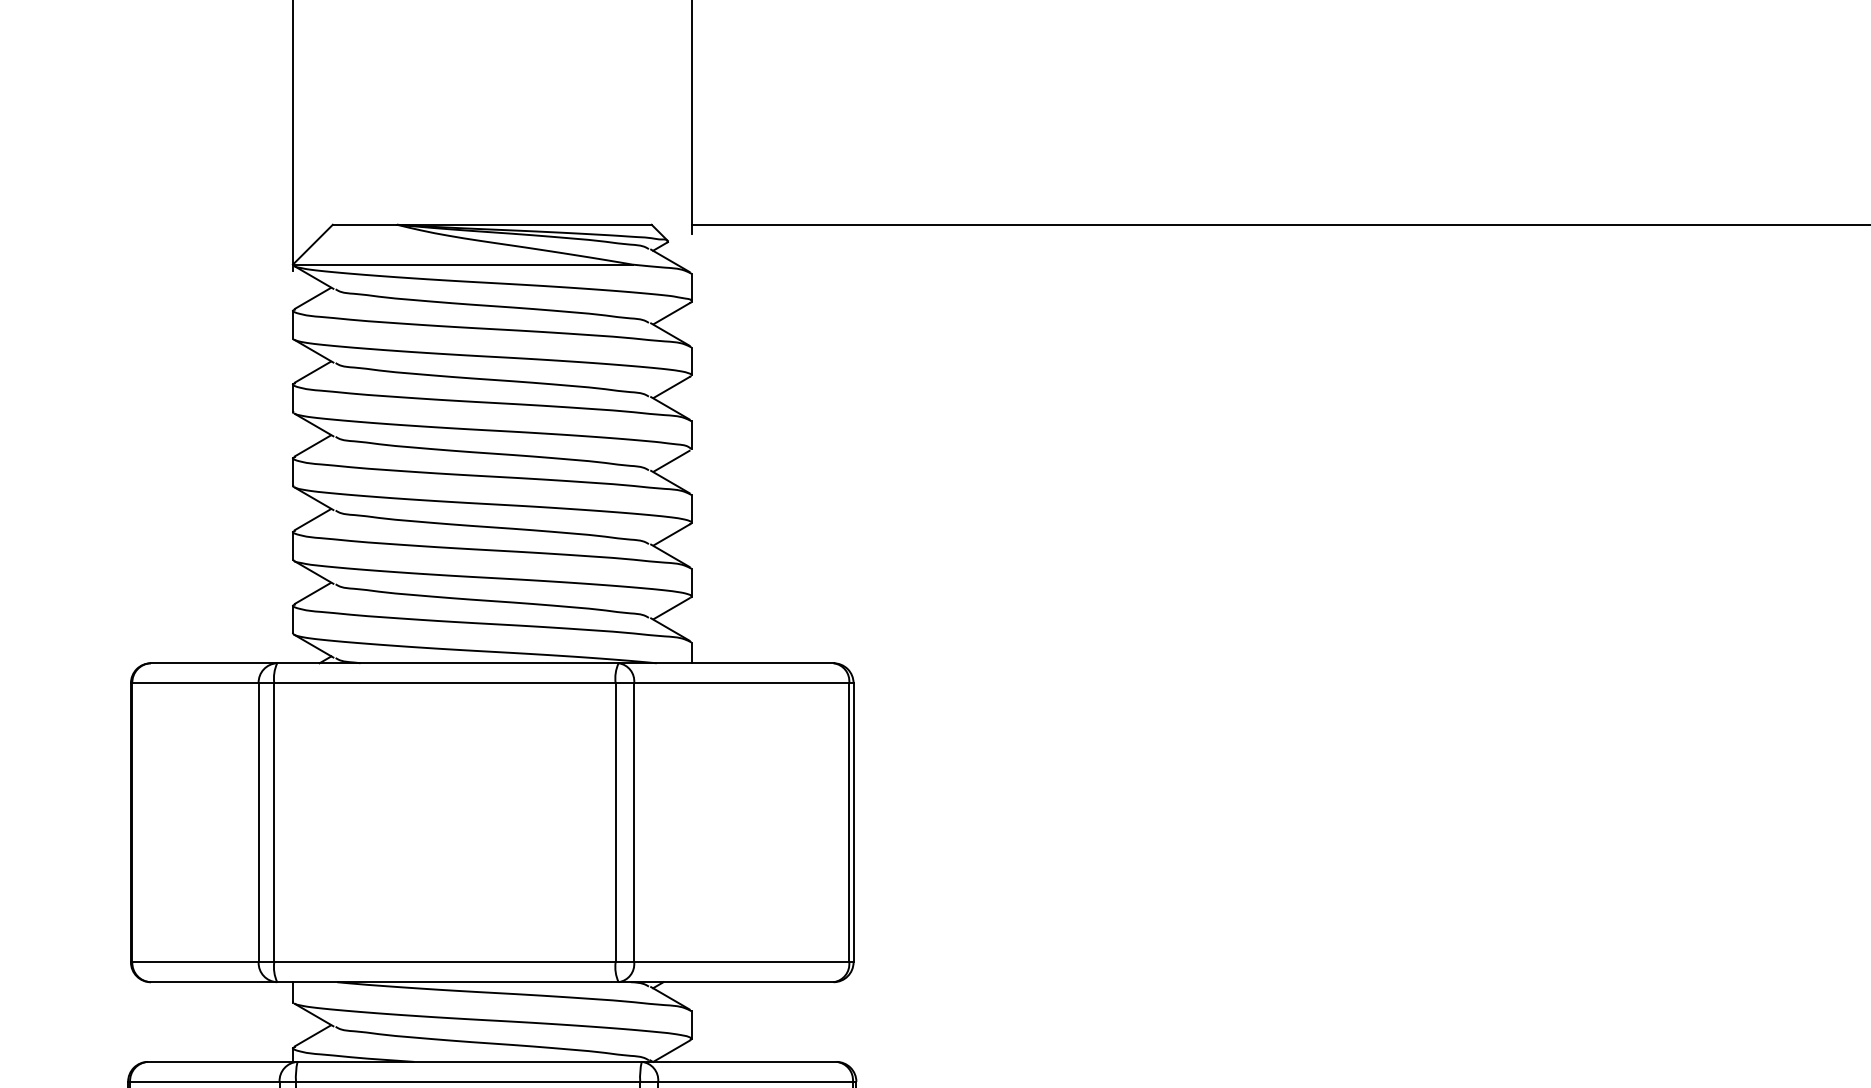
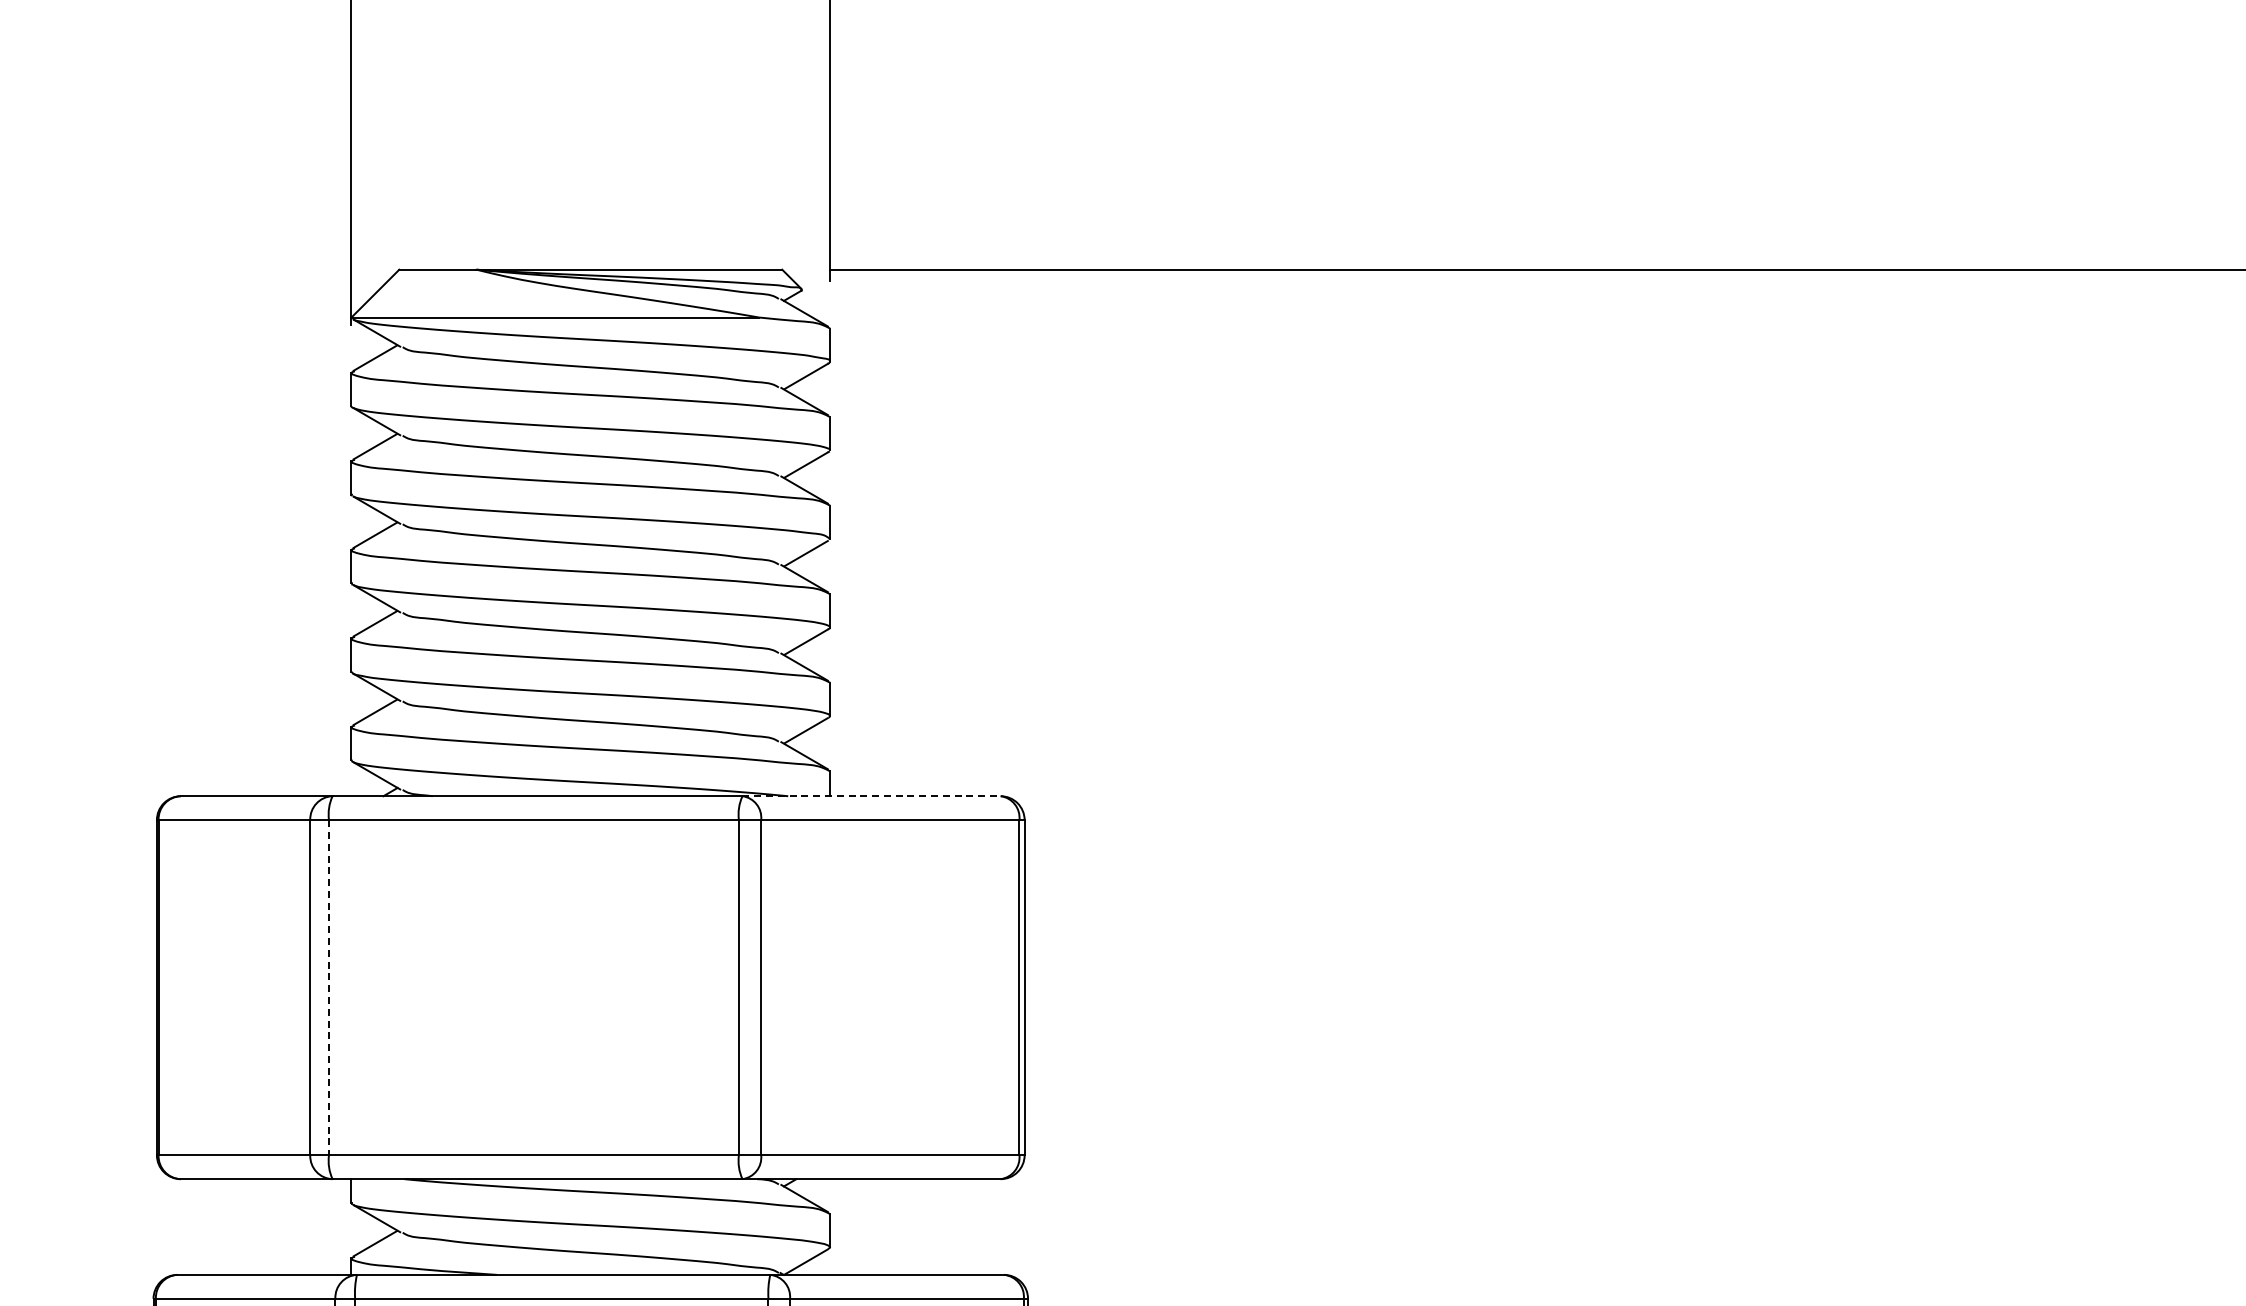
line: (726, 663) -> (872, 796), solid -> dashed
line: (274, 822) -> (329, 987), solid -> dashed

